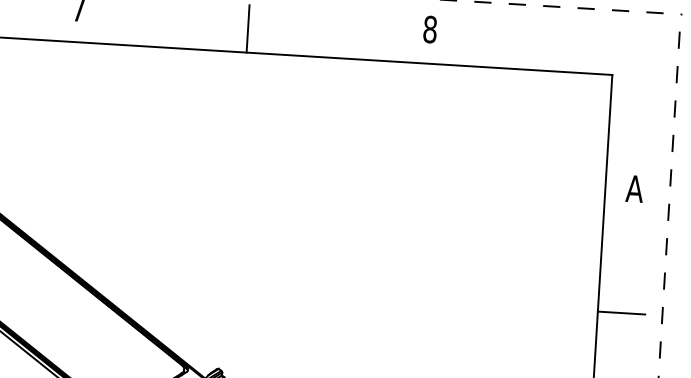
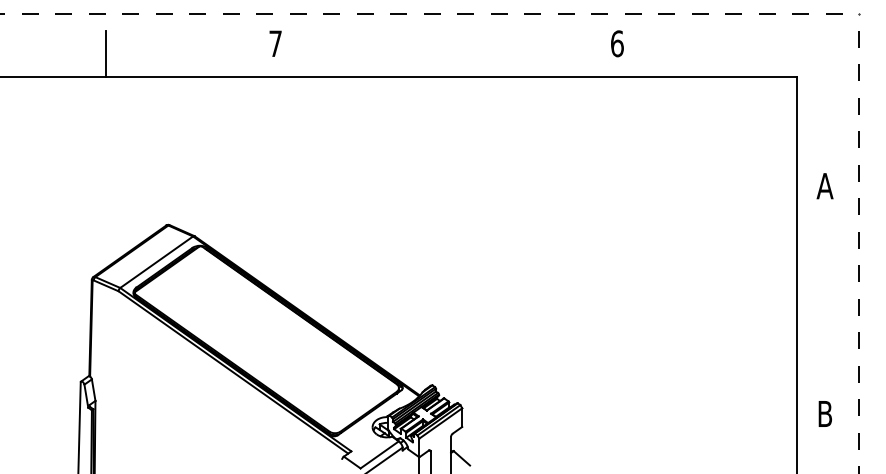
line: (247, 28) -> (440, 53), removed
text: (430, 29) -> (617, 43), 8 -> 6
line: (621, 313) -> (819, 307), removed

